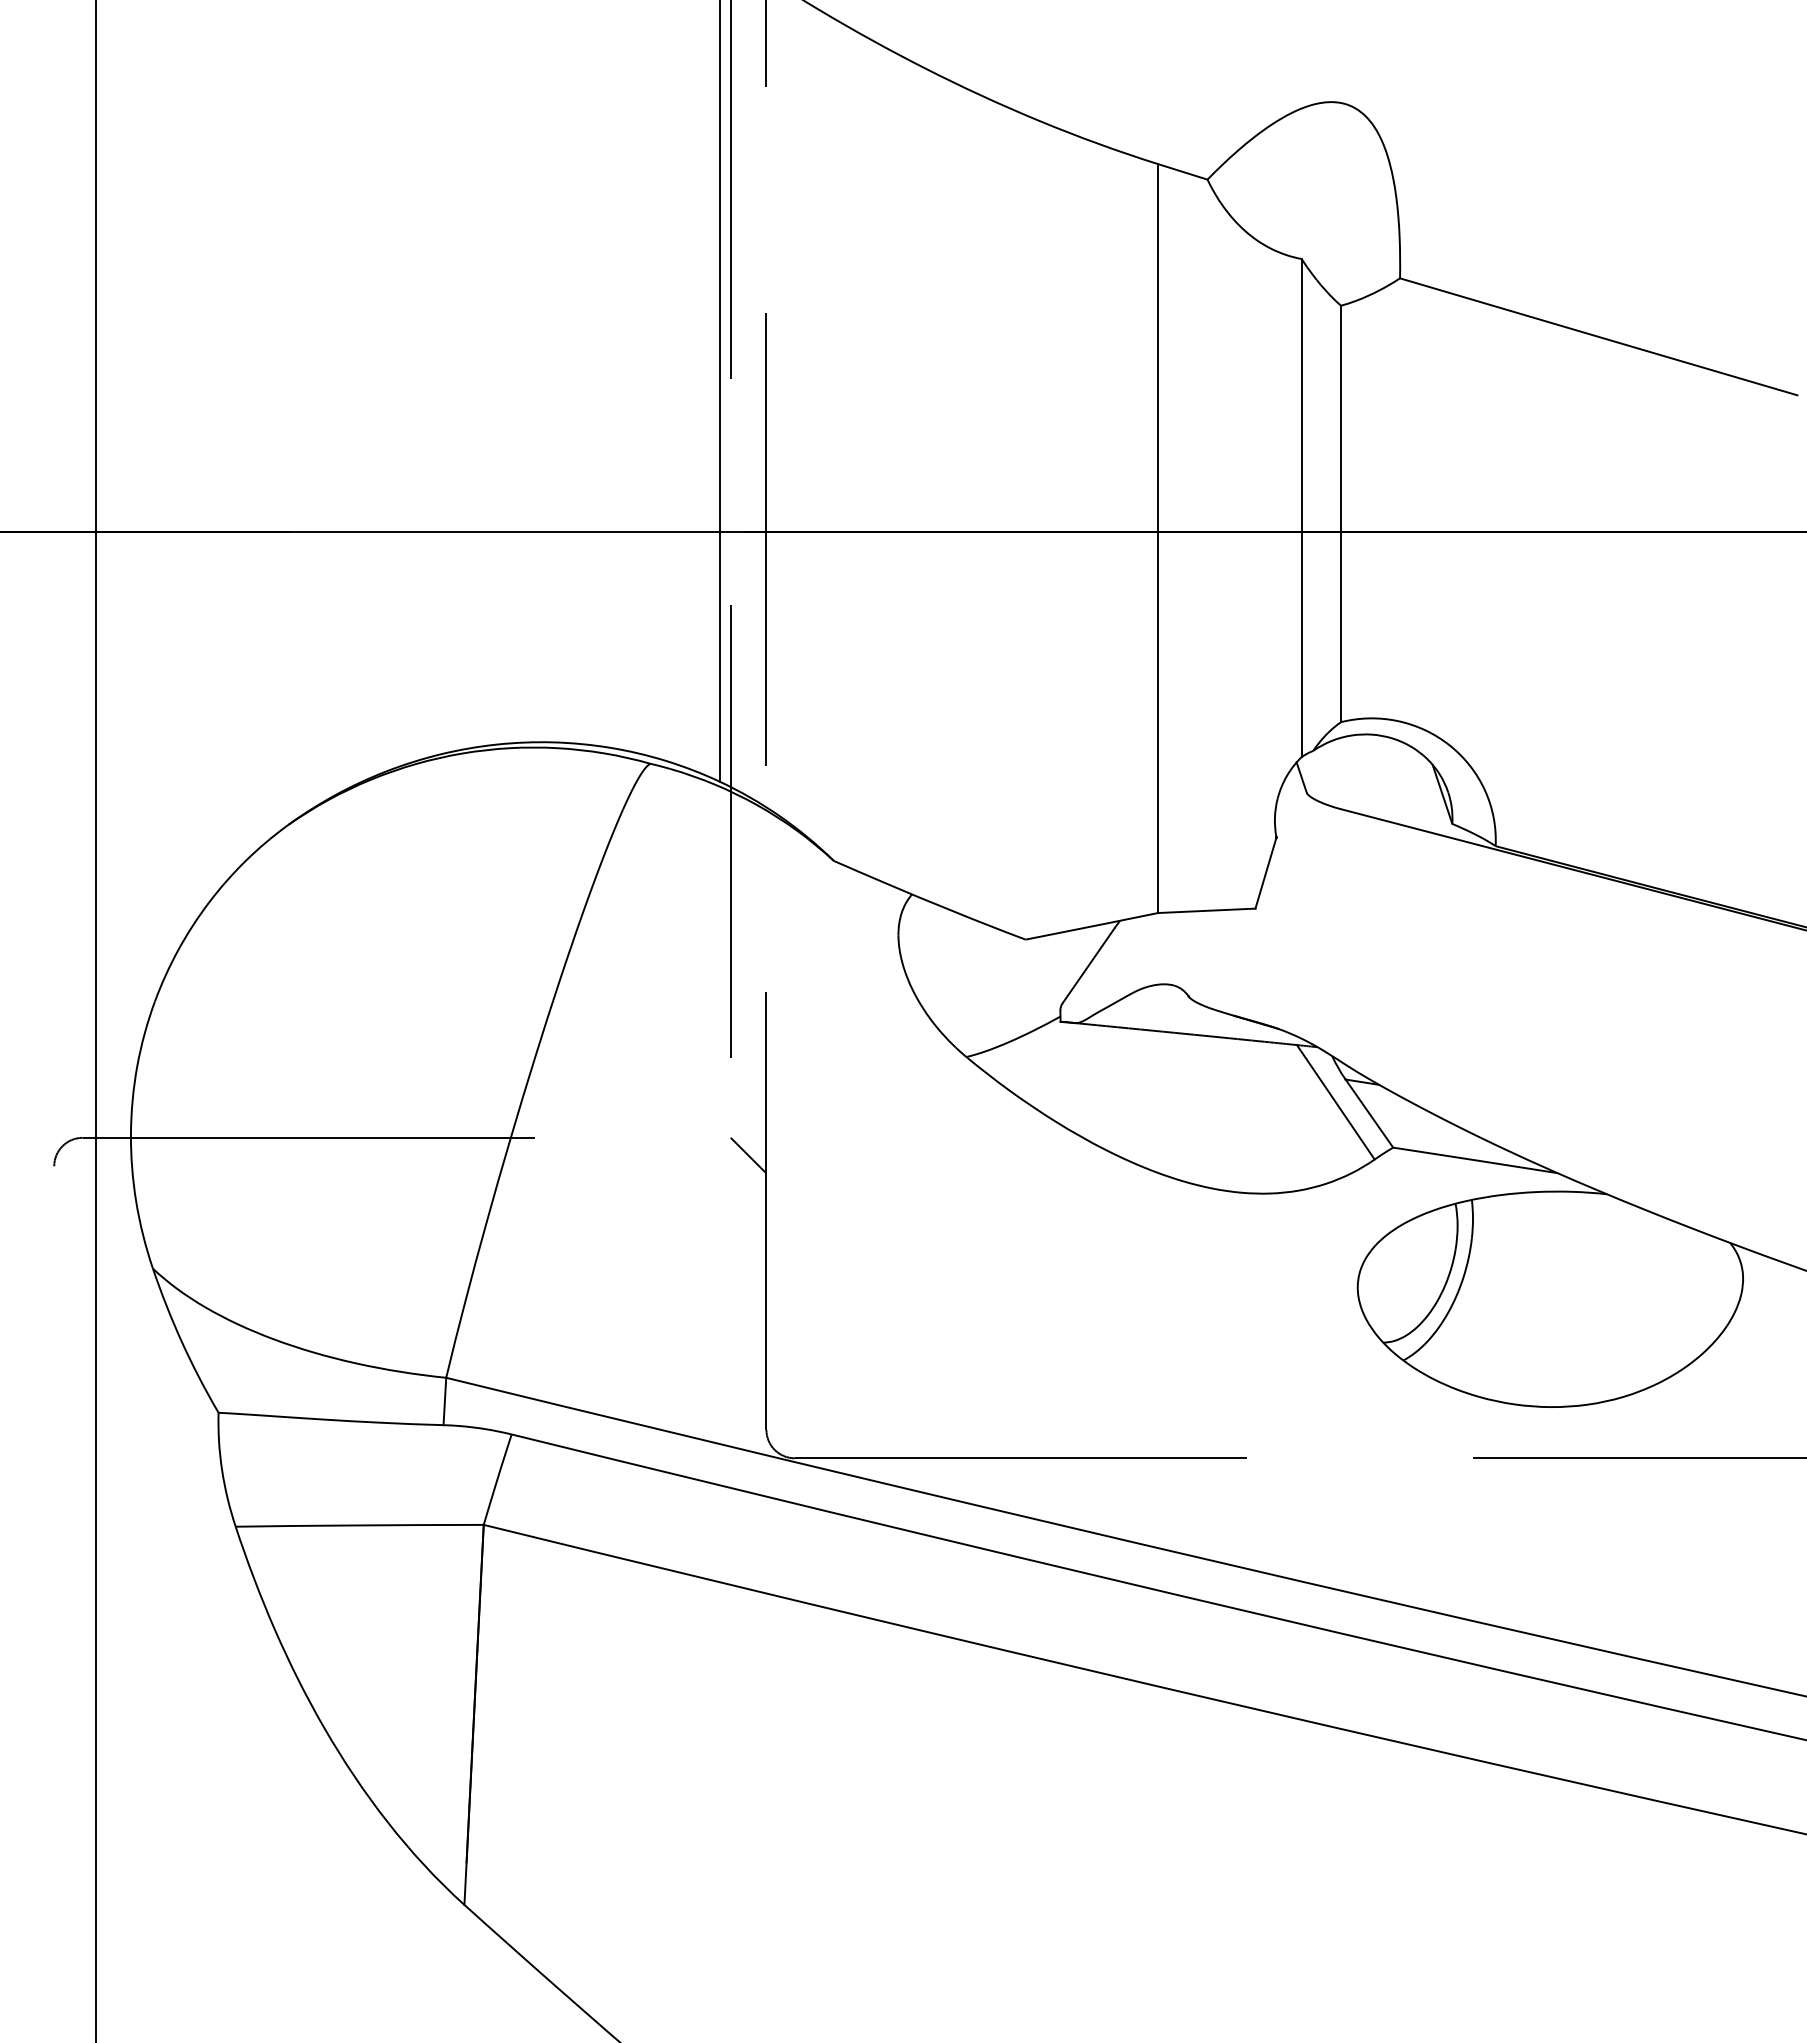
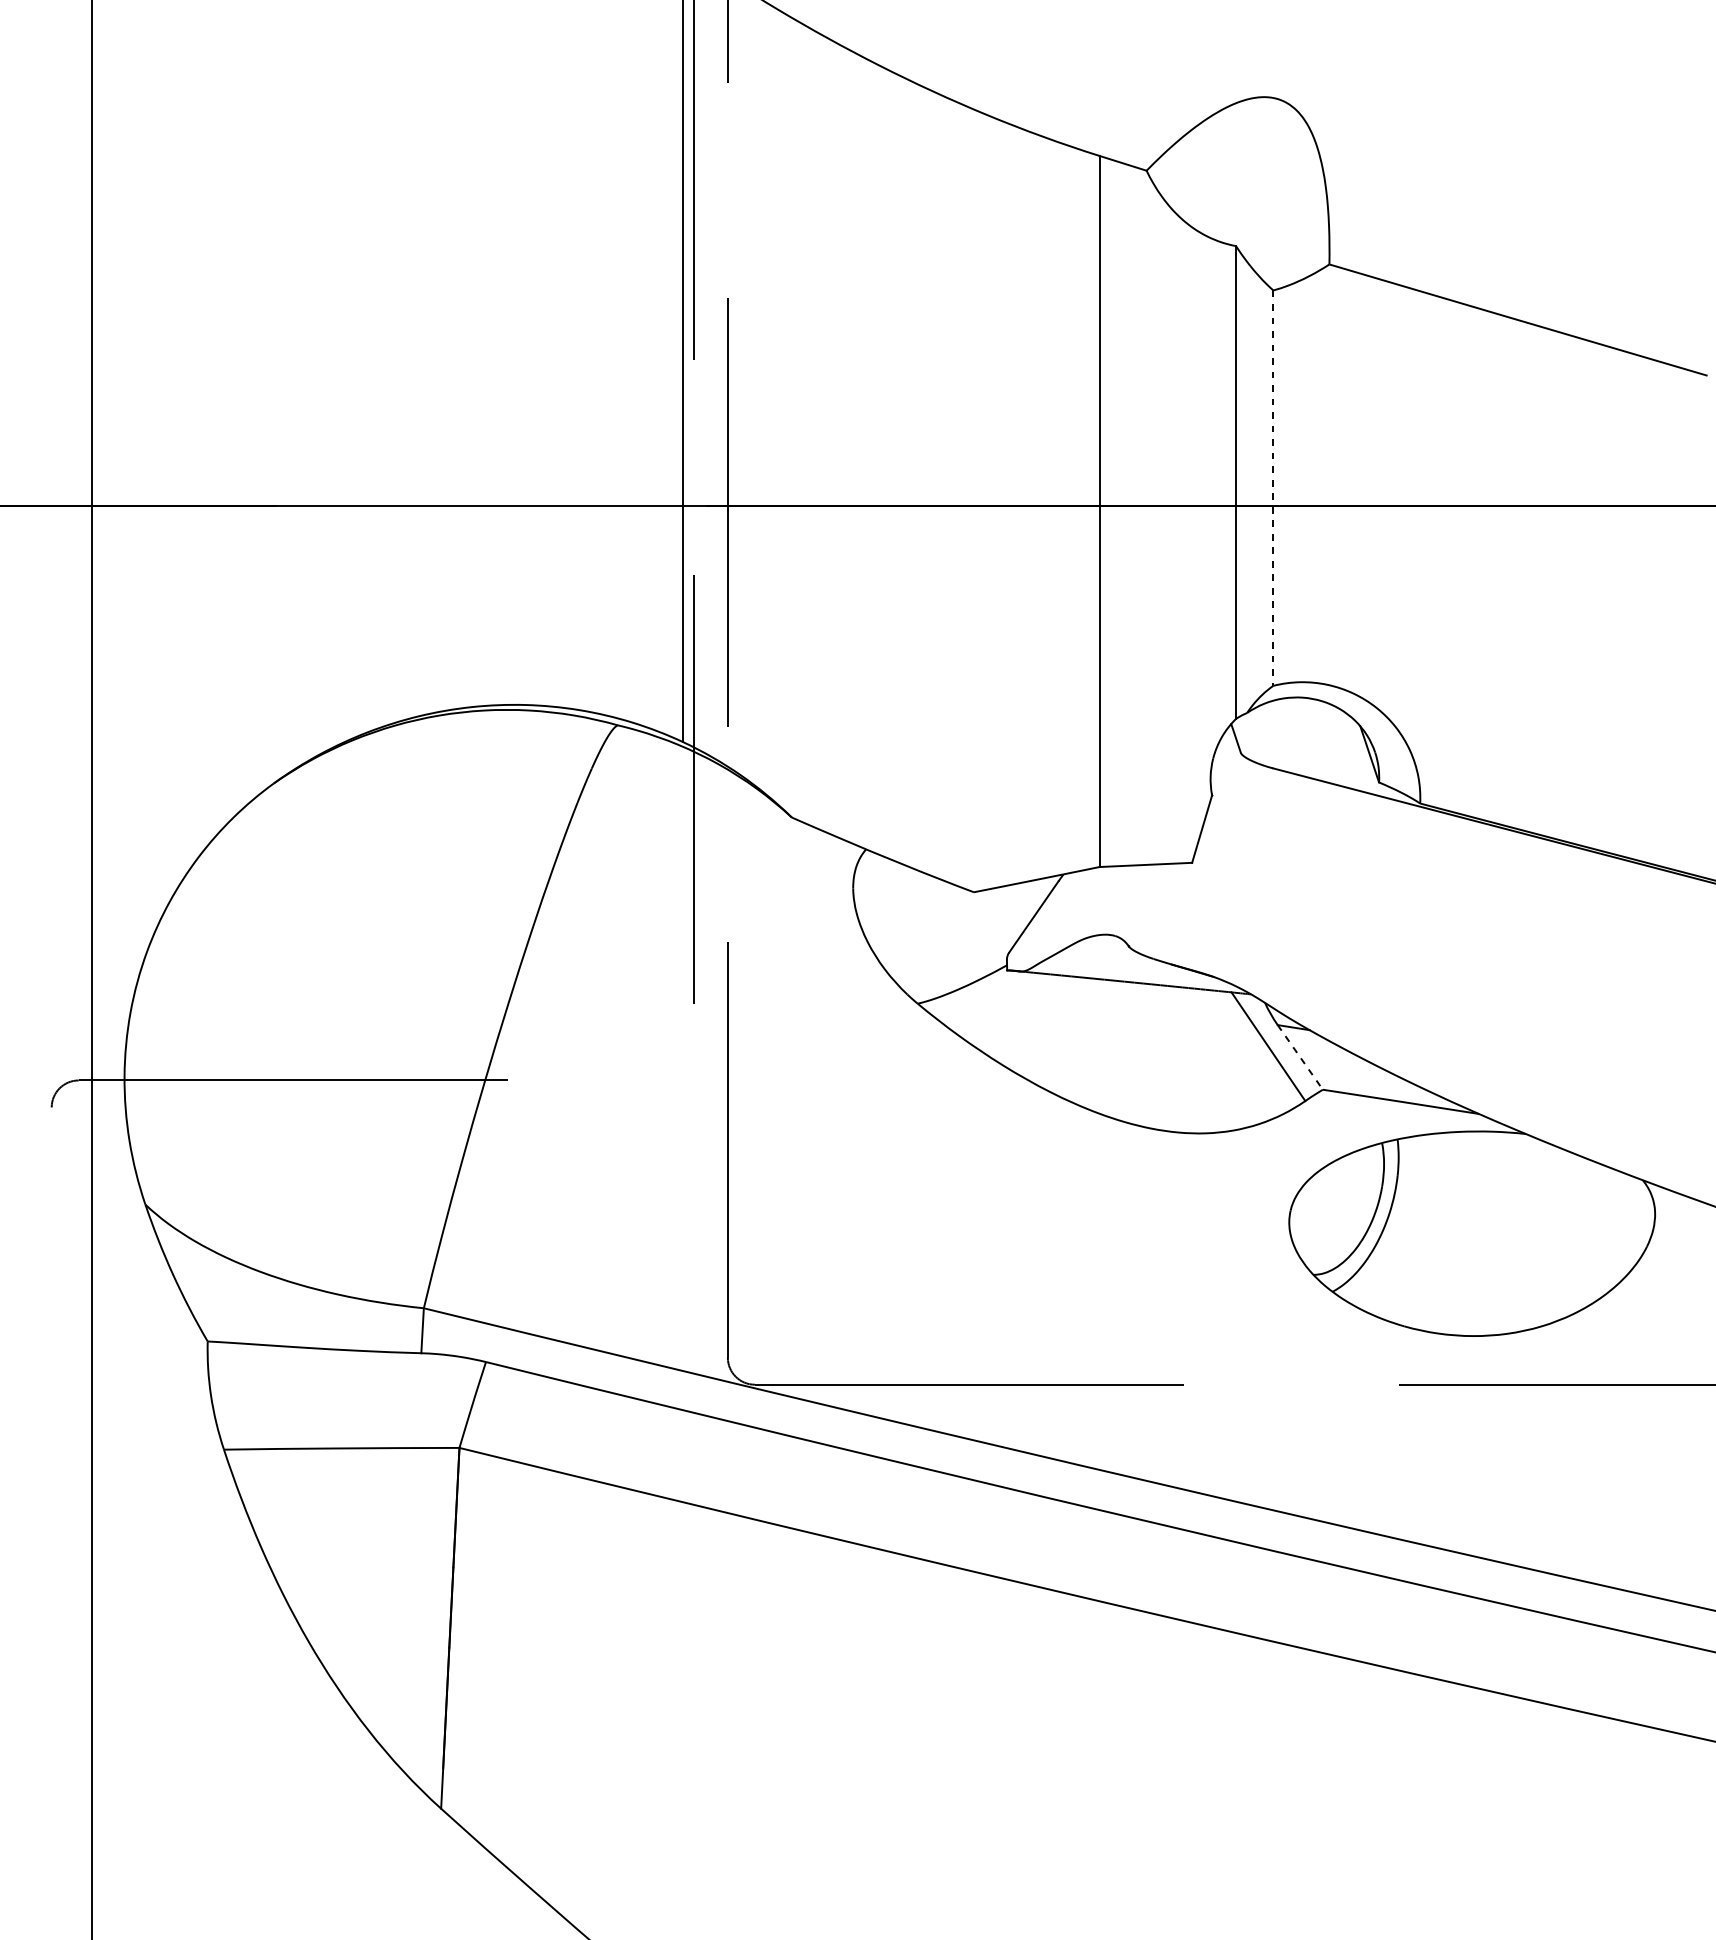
line: (1341, 514) -> (1273, 488), solid -> dashed
line: (1369, 1113) -> (1300, 1057), solid -> dashed
line: (748, 1155) -> (710, 1097), removed

